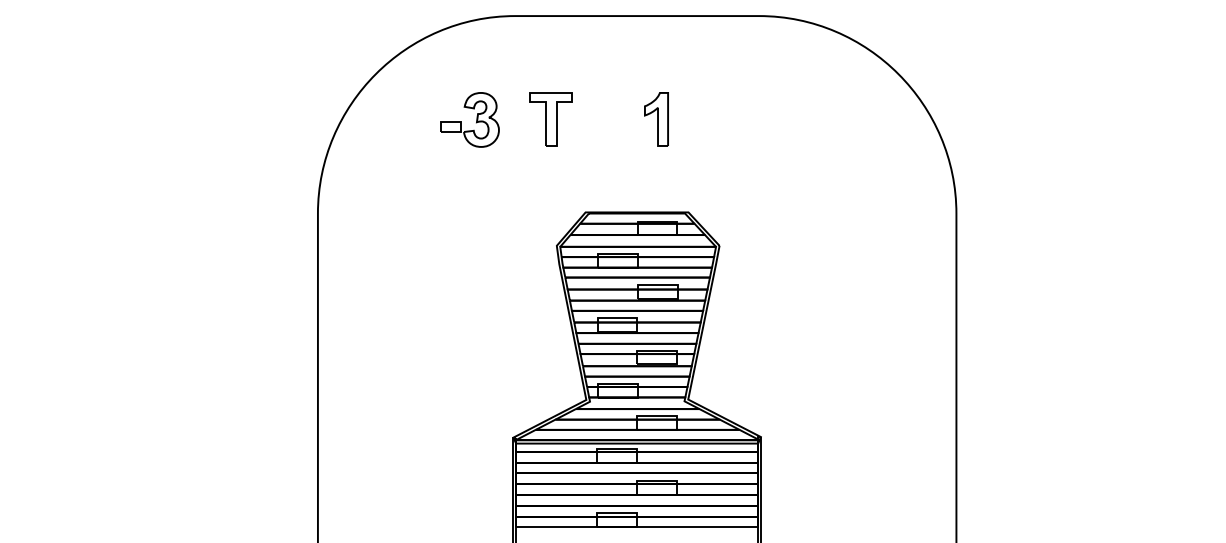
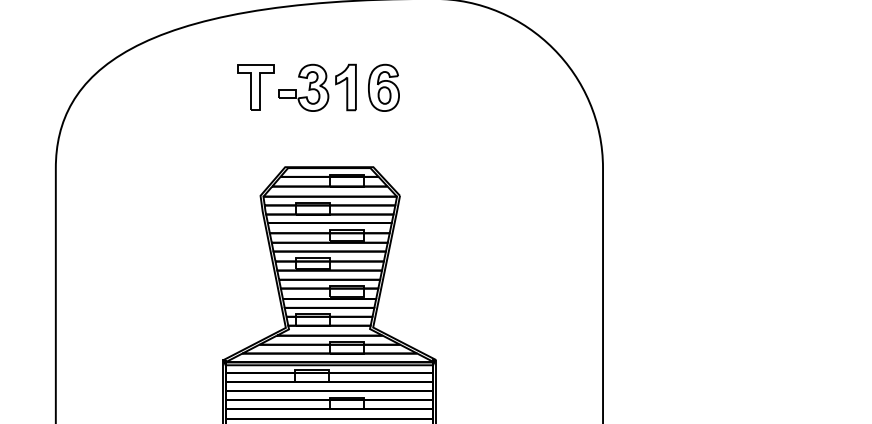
part: (476, 119) -> (309, 87), moved
part: (700, 119) -> (383, 87), added

